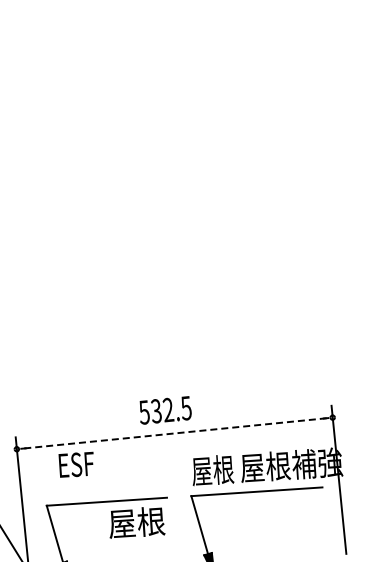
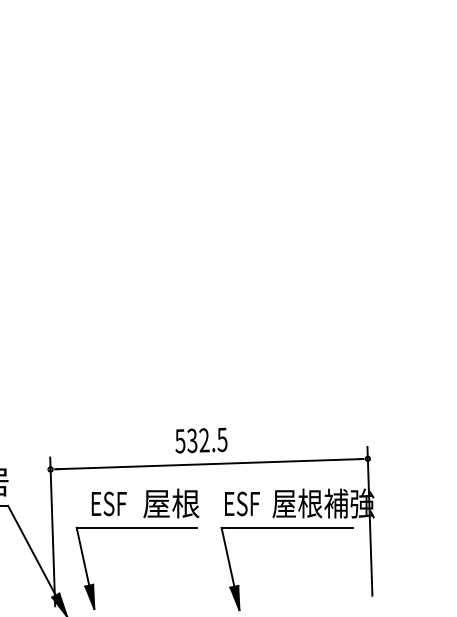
line: (175, 433) -> (209, 464), dashed -> solid
text: (75, 464) -> (108, 503), moved
text: (212, 470) -> (244, 503), 屋根 -> ESF
text: (136, 522) -> (171, 503), moved

